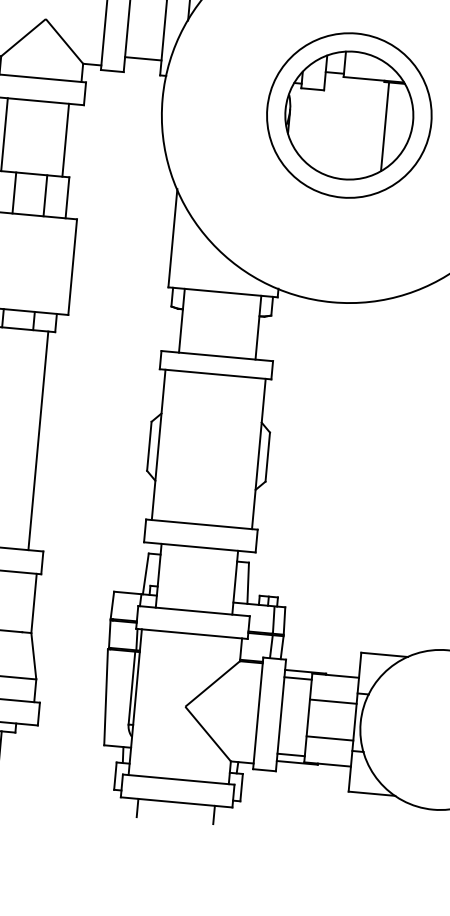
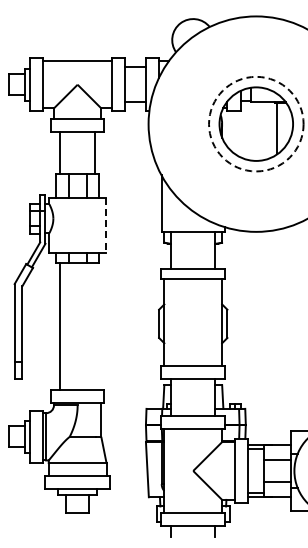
circle: (349, 114) -> (256, 123), solid -> dashed
line: (71, 267) -> (105, 225), solid -> dashed
line: (38, 440) -> (95, 326), removed

